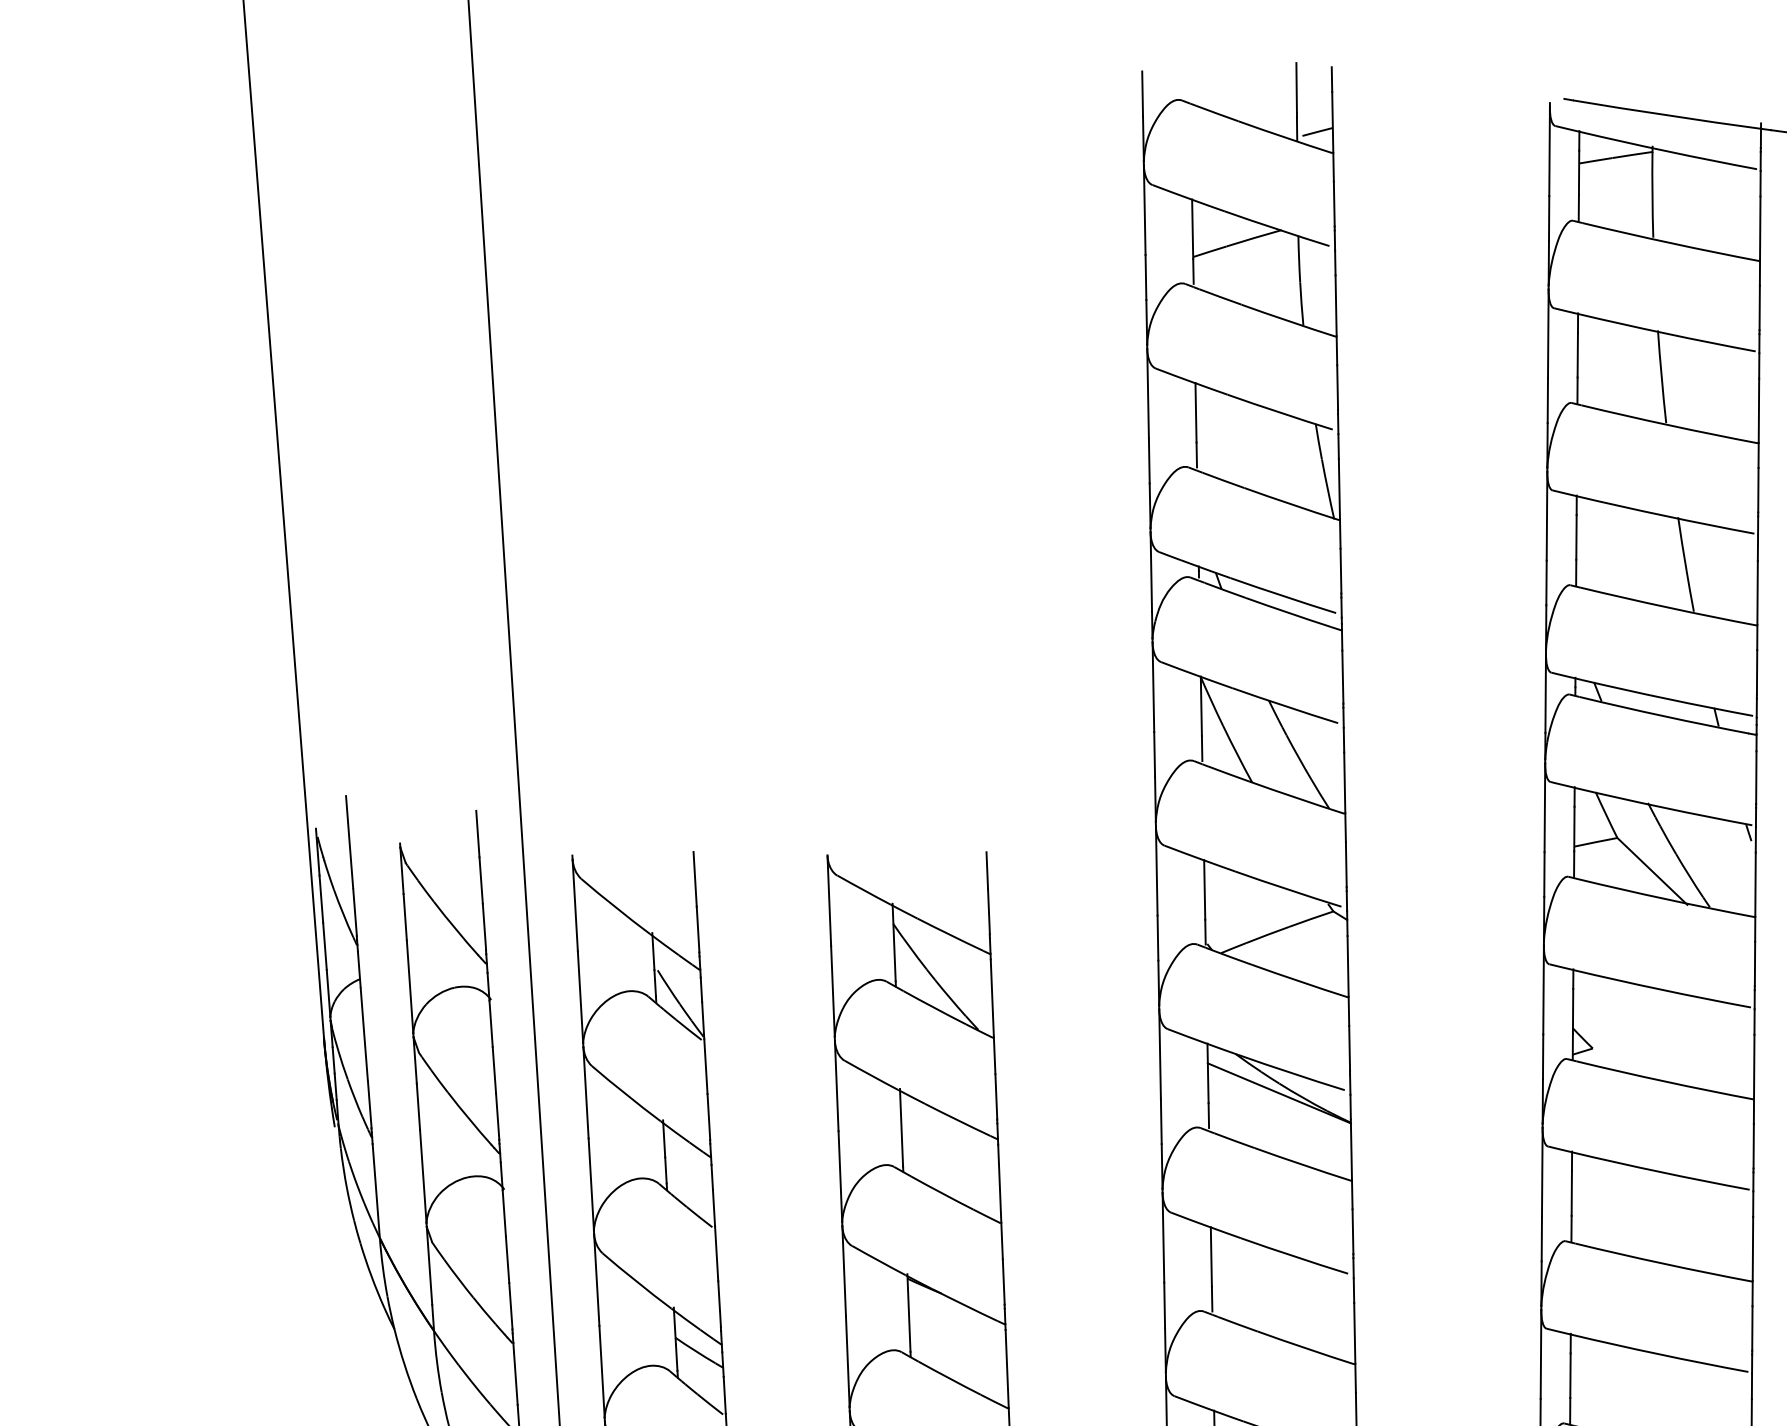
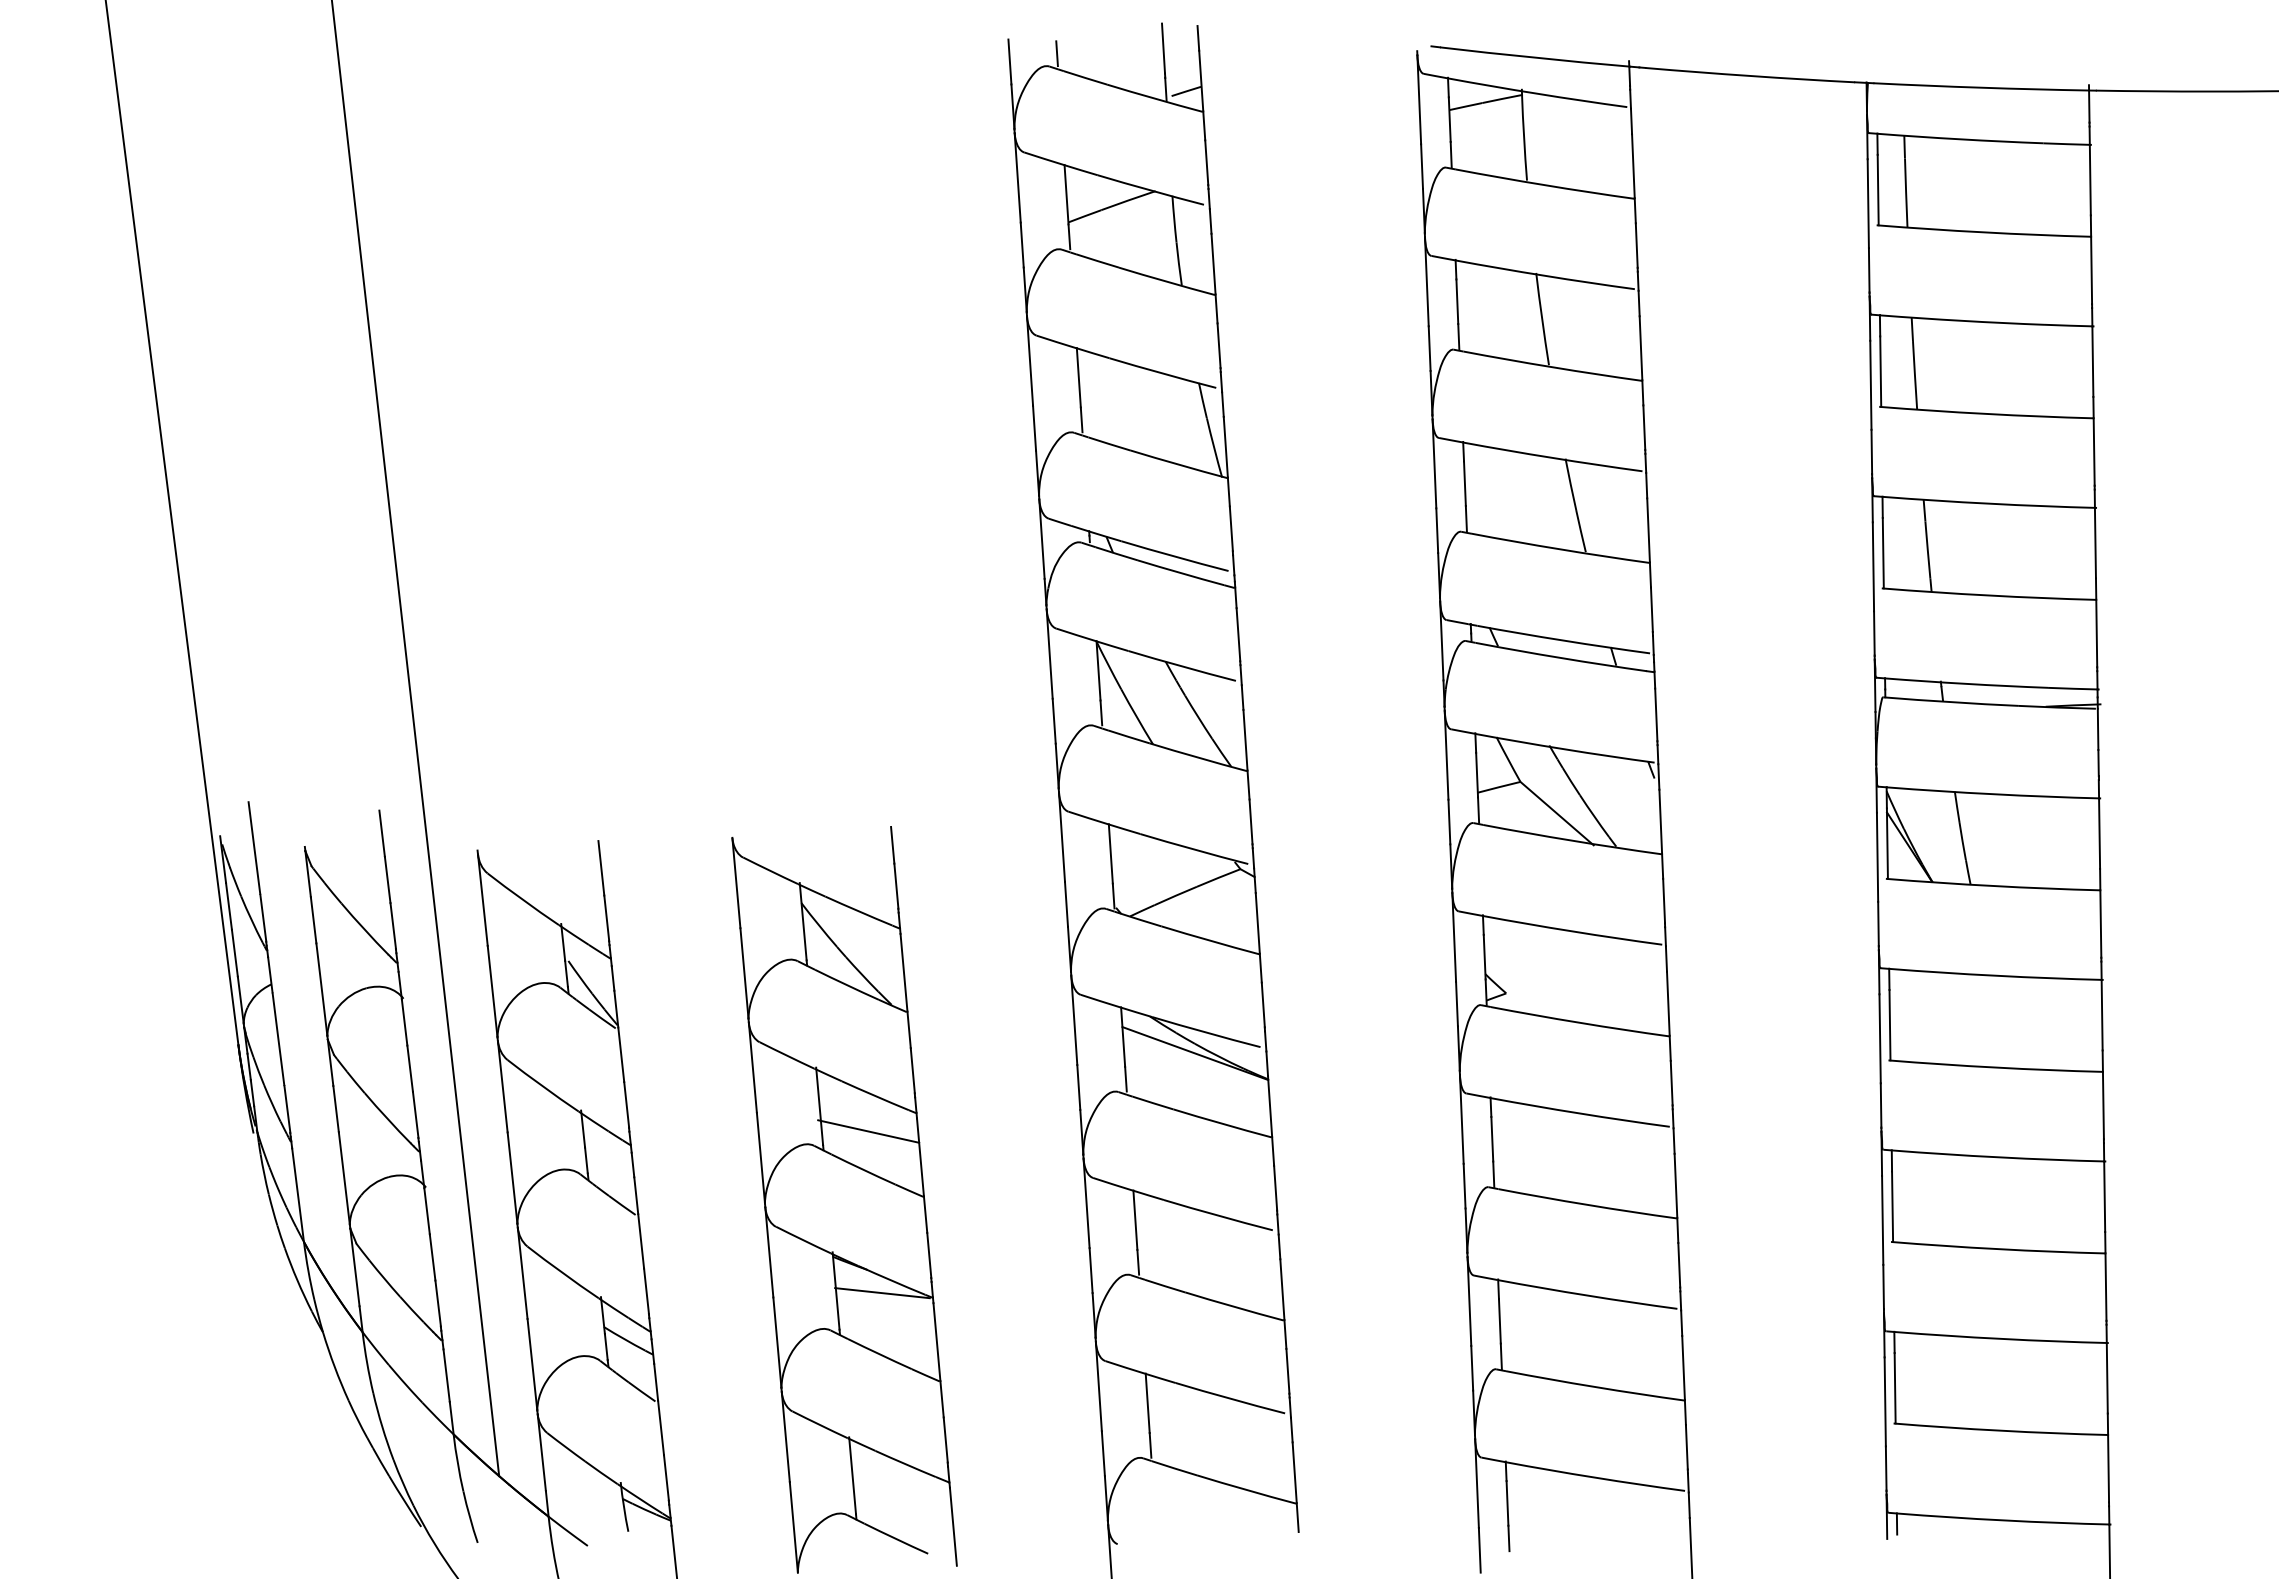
line: (1189, 87) -> (1056, 53), added
line: (949, 1155) -> (868, 1131), added
line: (955, 1317) -> (882, 1293), added

